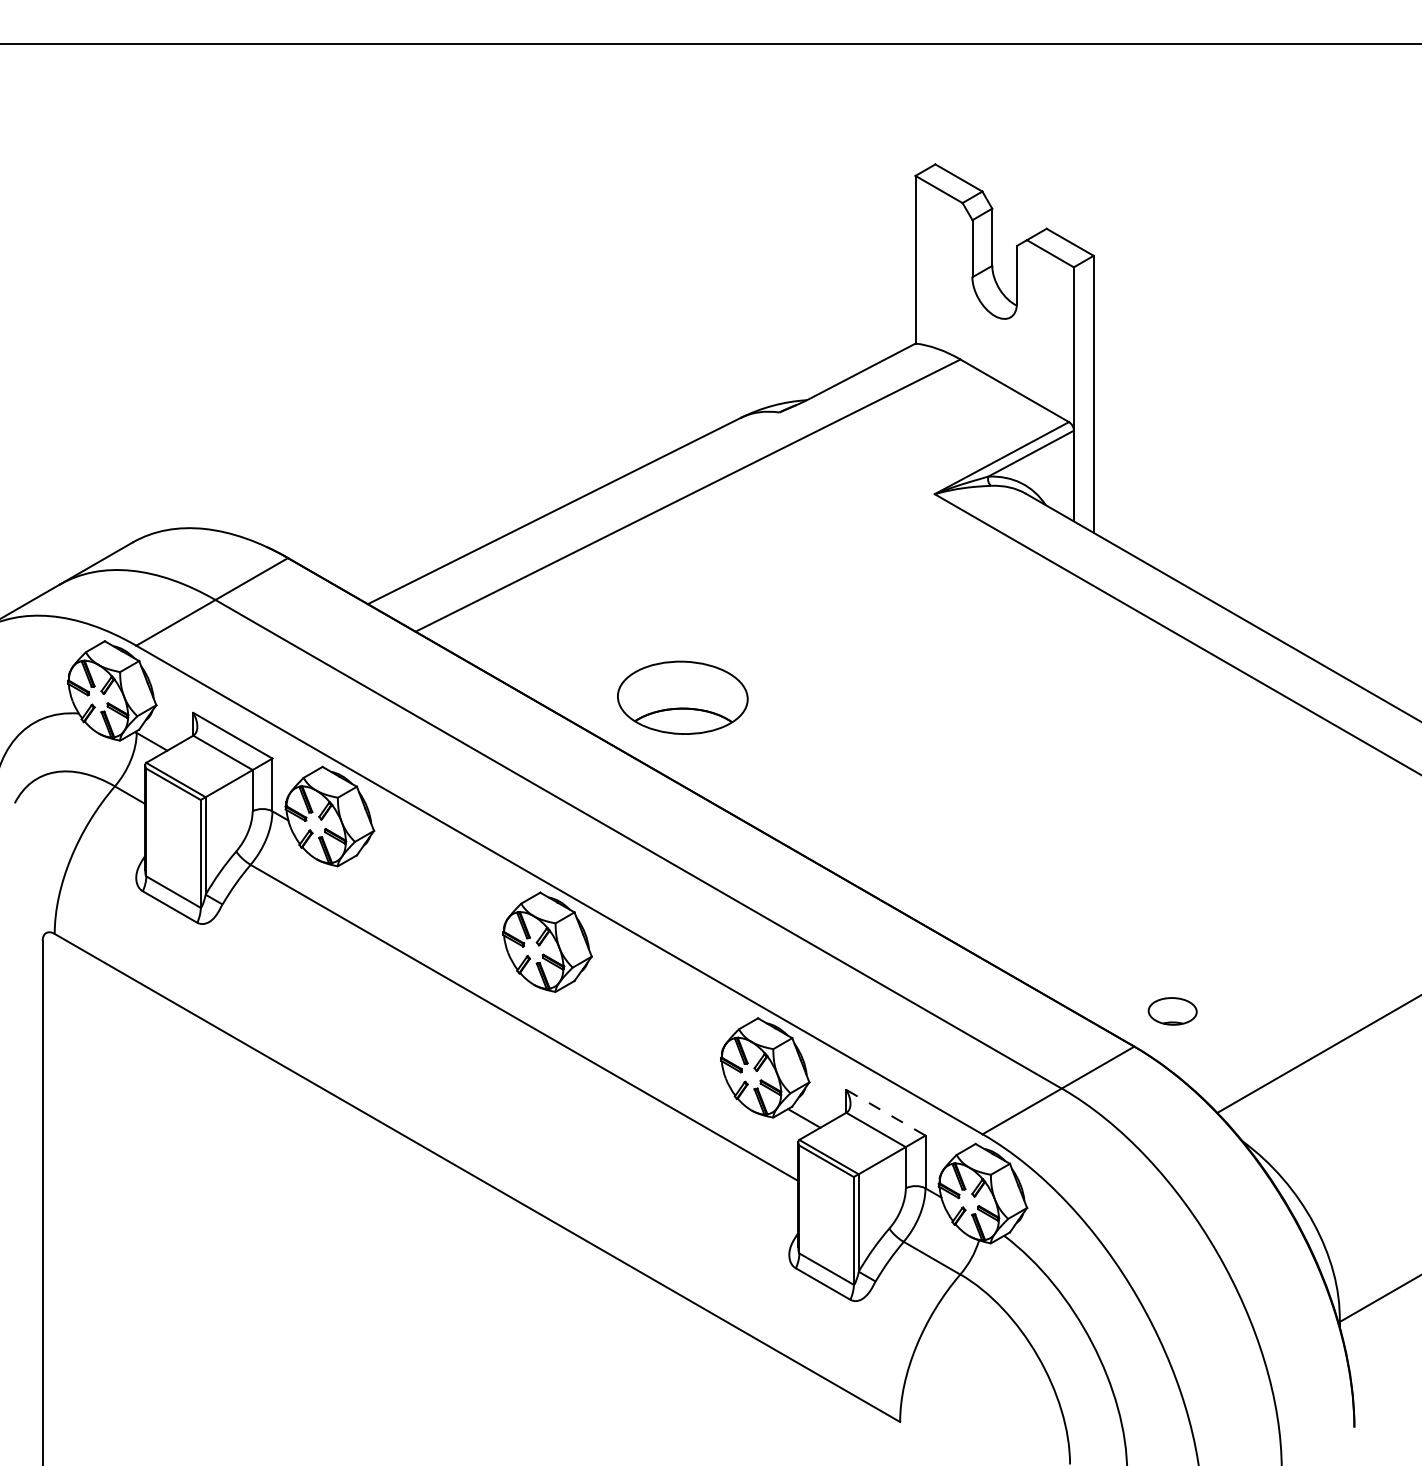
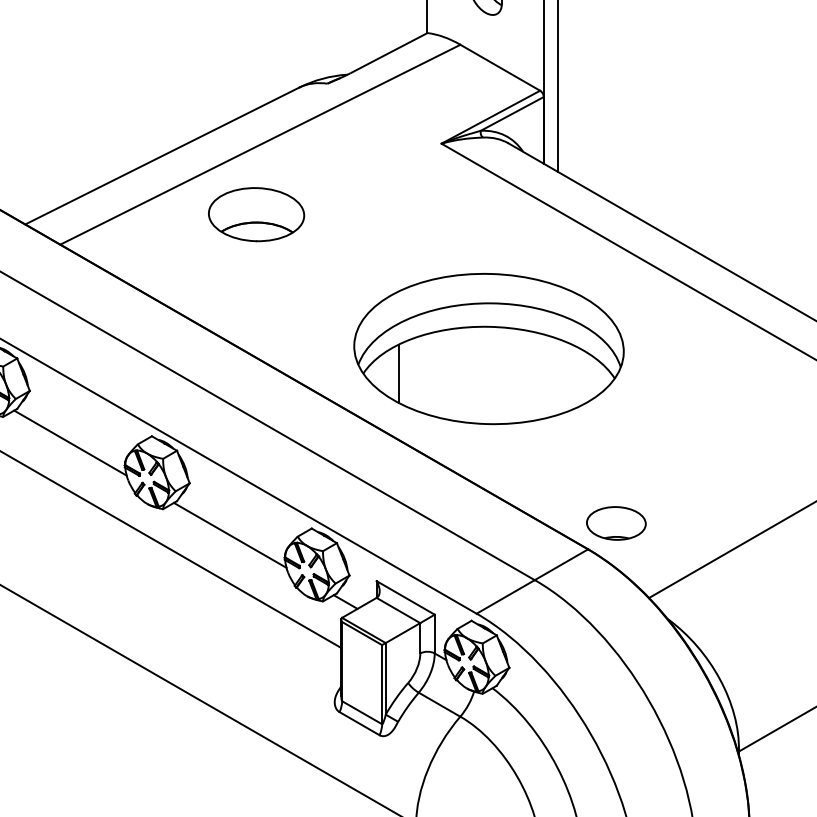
part: (682, 697) -> (256, 214), moved
part: (999, 773) -> (489, 348), added
line: (428, 901) -> (69, 442), added
part: (1172, 1011) -> (616, 523), size x1.67
line: (646, 1027) -> (229, 535), added
line: (885, 1112) -> (405, 597), dashed -> solid

